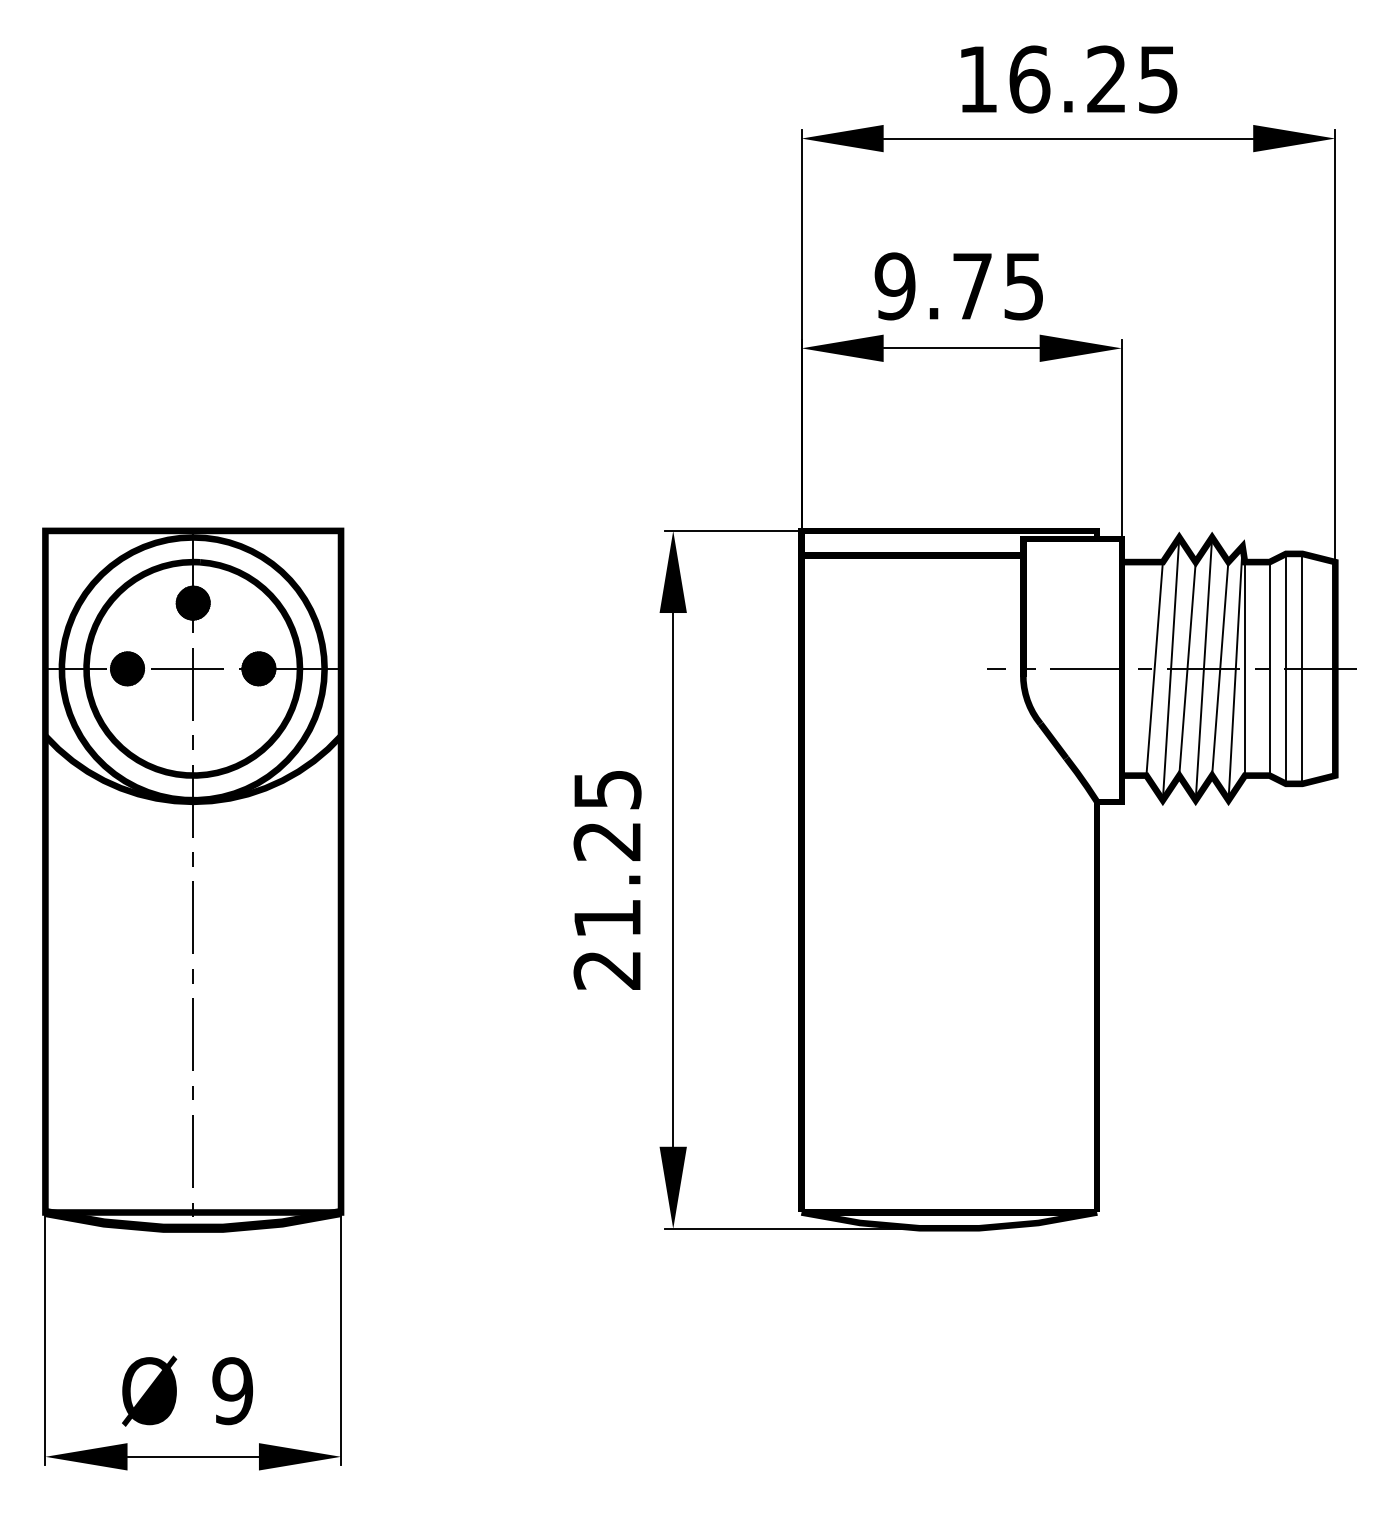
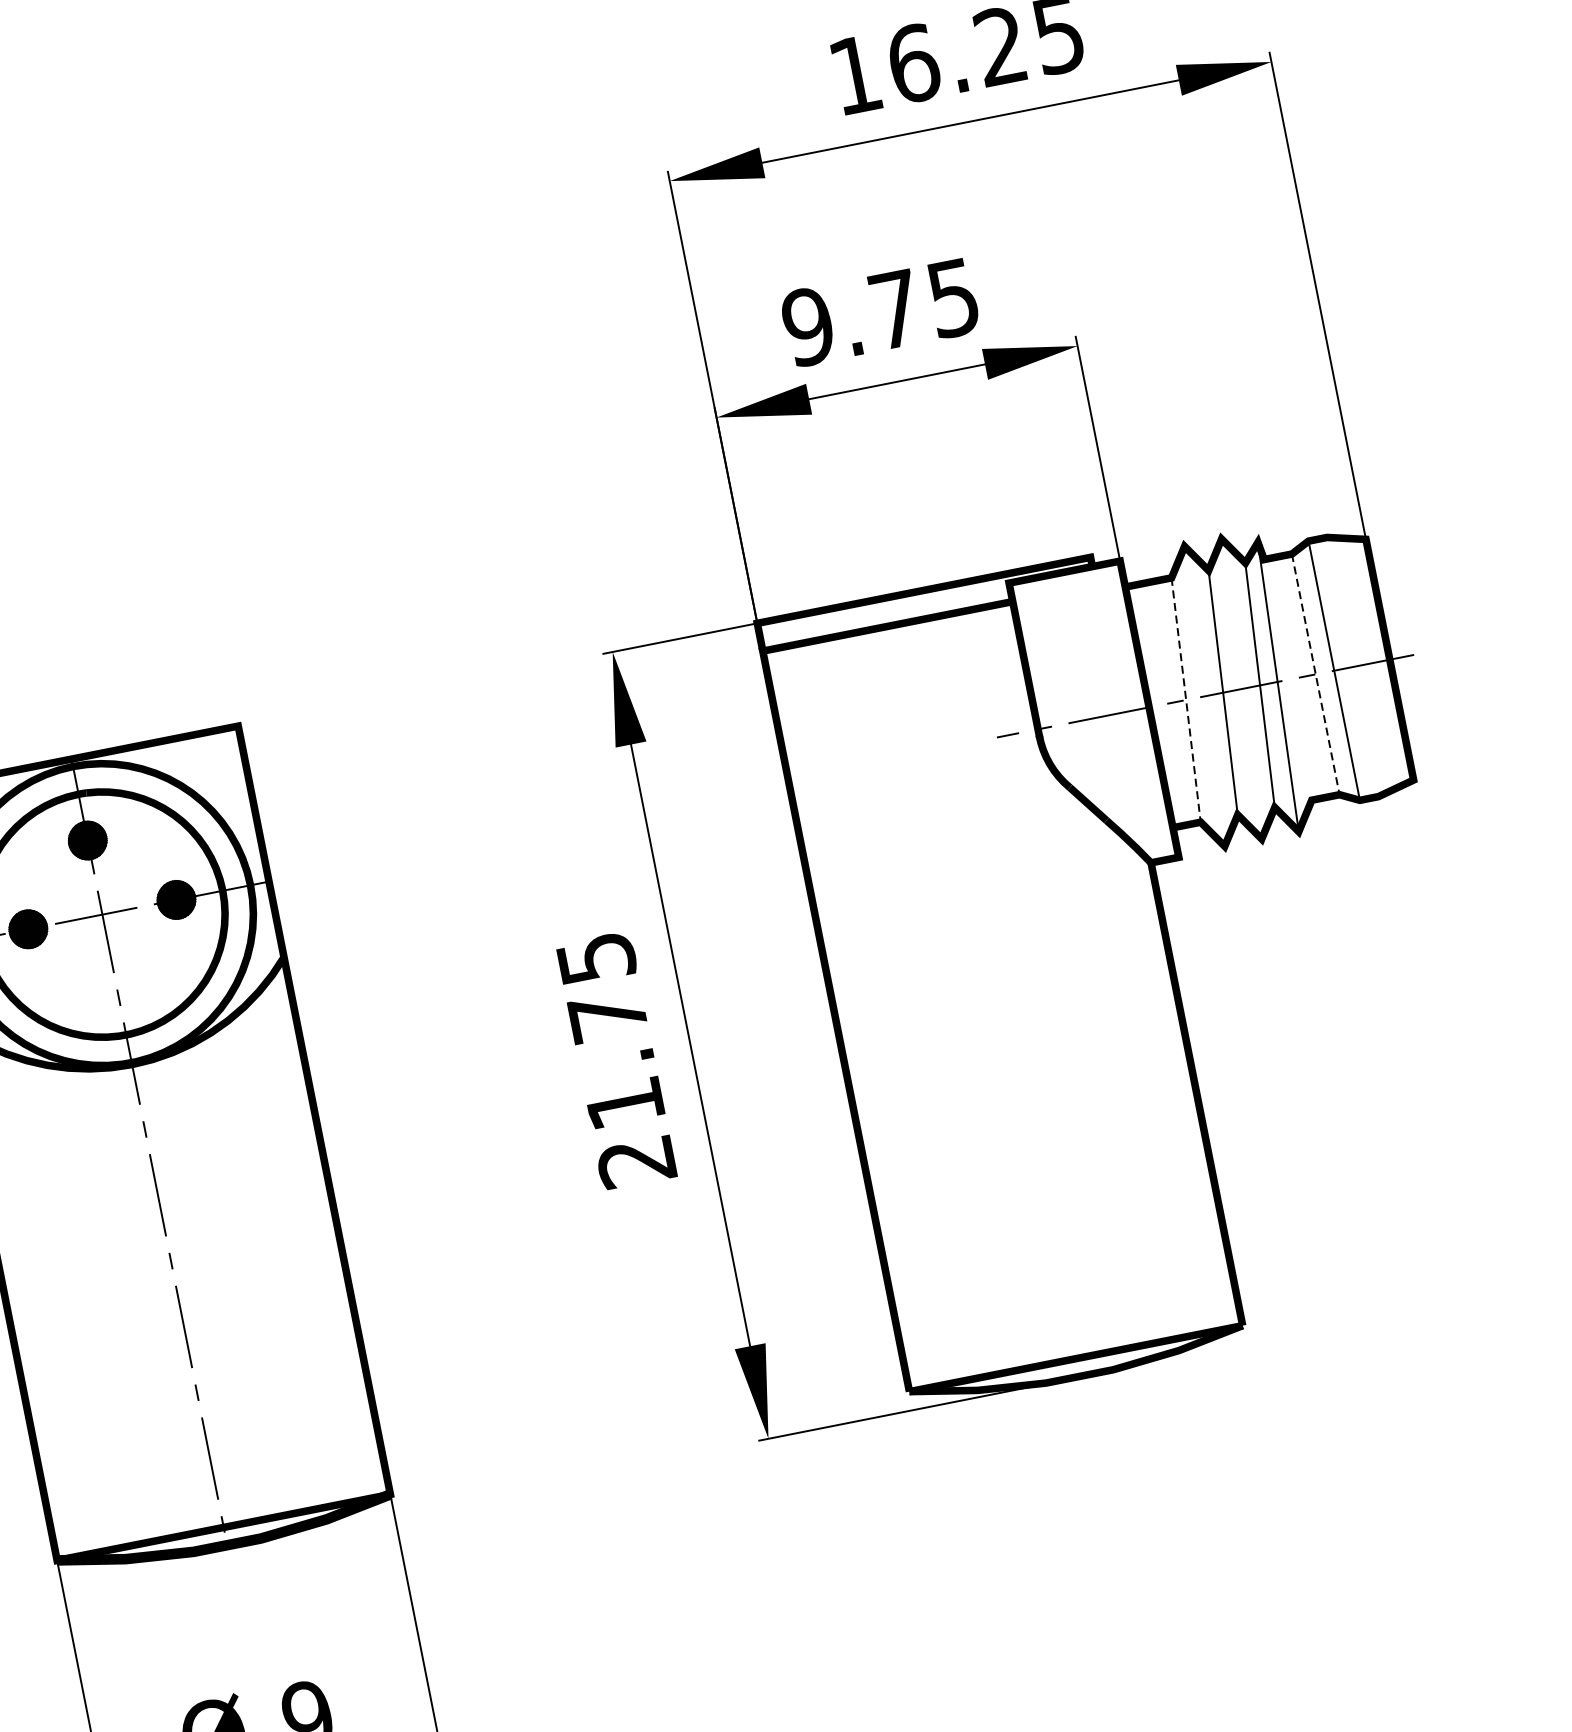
line: (1170, 668) -> (1203, 696), removed
line: (1203, 668) -> (1241, 688), removed
line: (1244, 668) -> (1287, 679), removed
line: (1269, 668) -> (1315, 674), solid -> dashed
line: (1302, 668) -> (1352, 666), removed
line: (1154, 669) -> (1186, 700), solid -> dashed
text: (606, 841) -> (606, 1016), 21.25 -> 21.75

